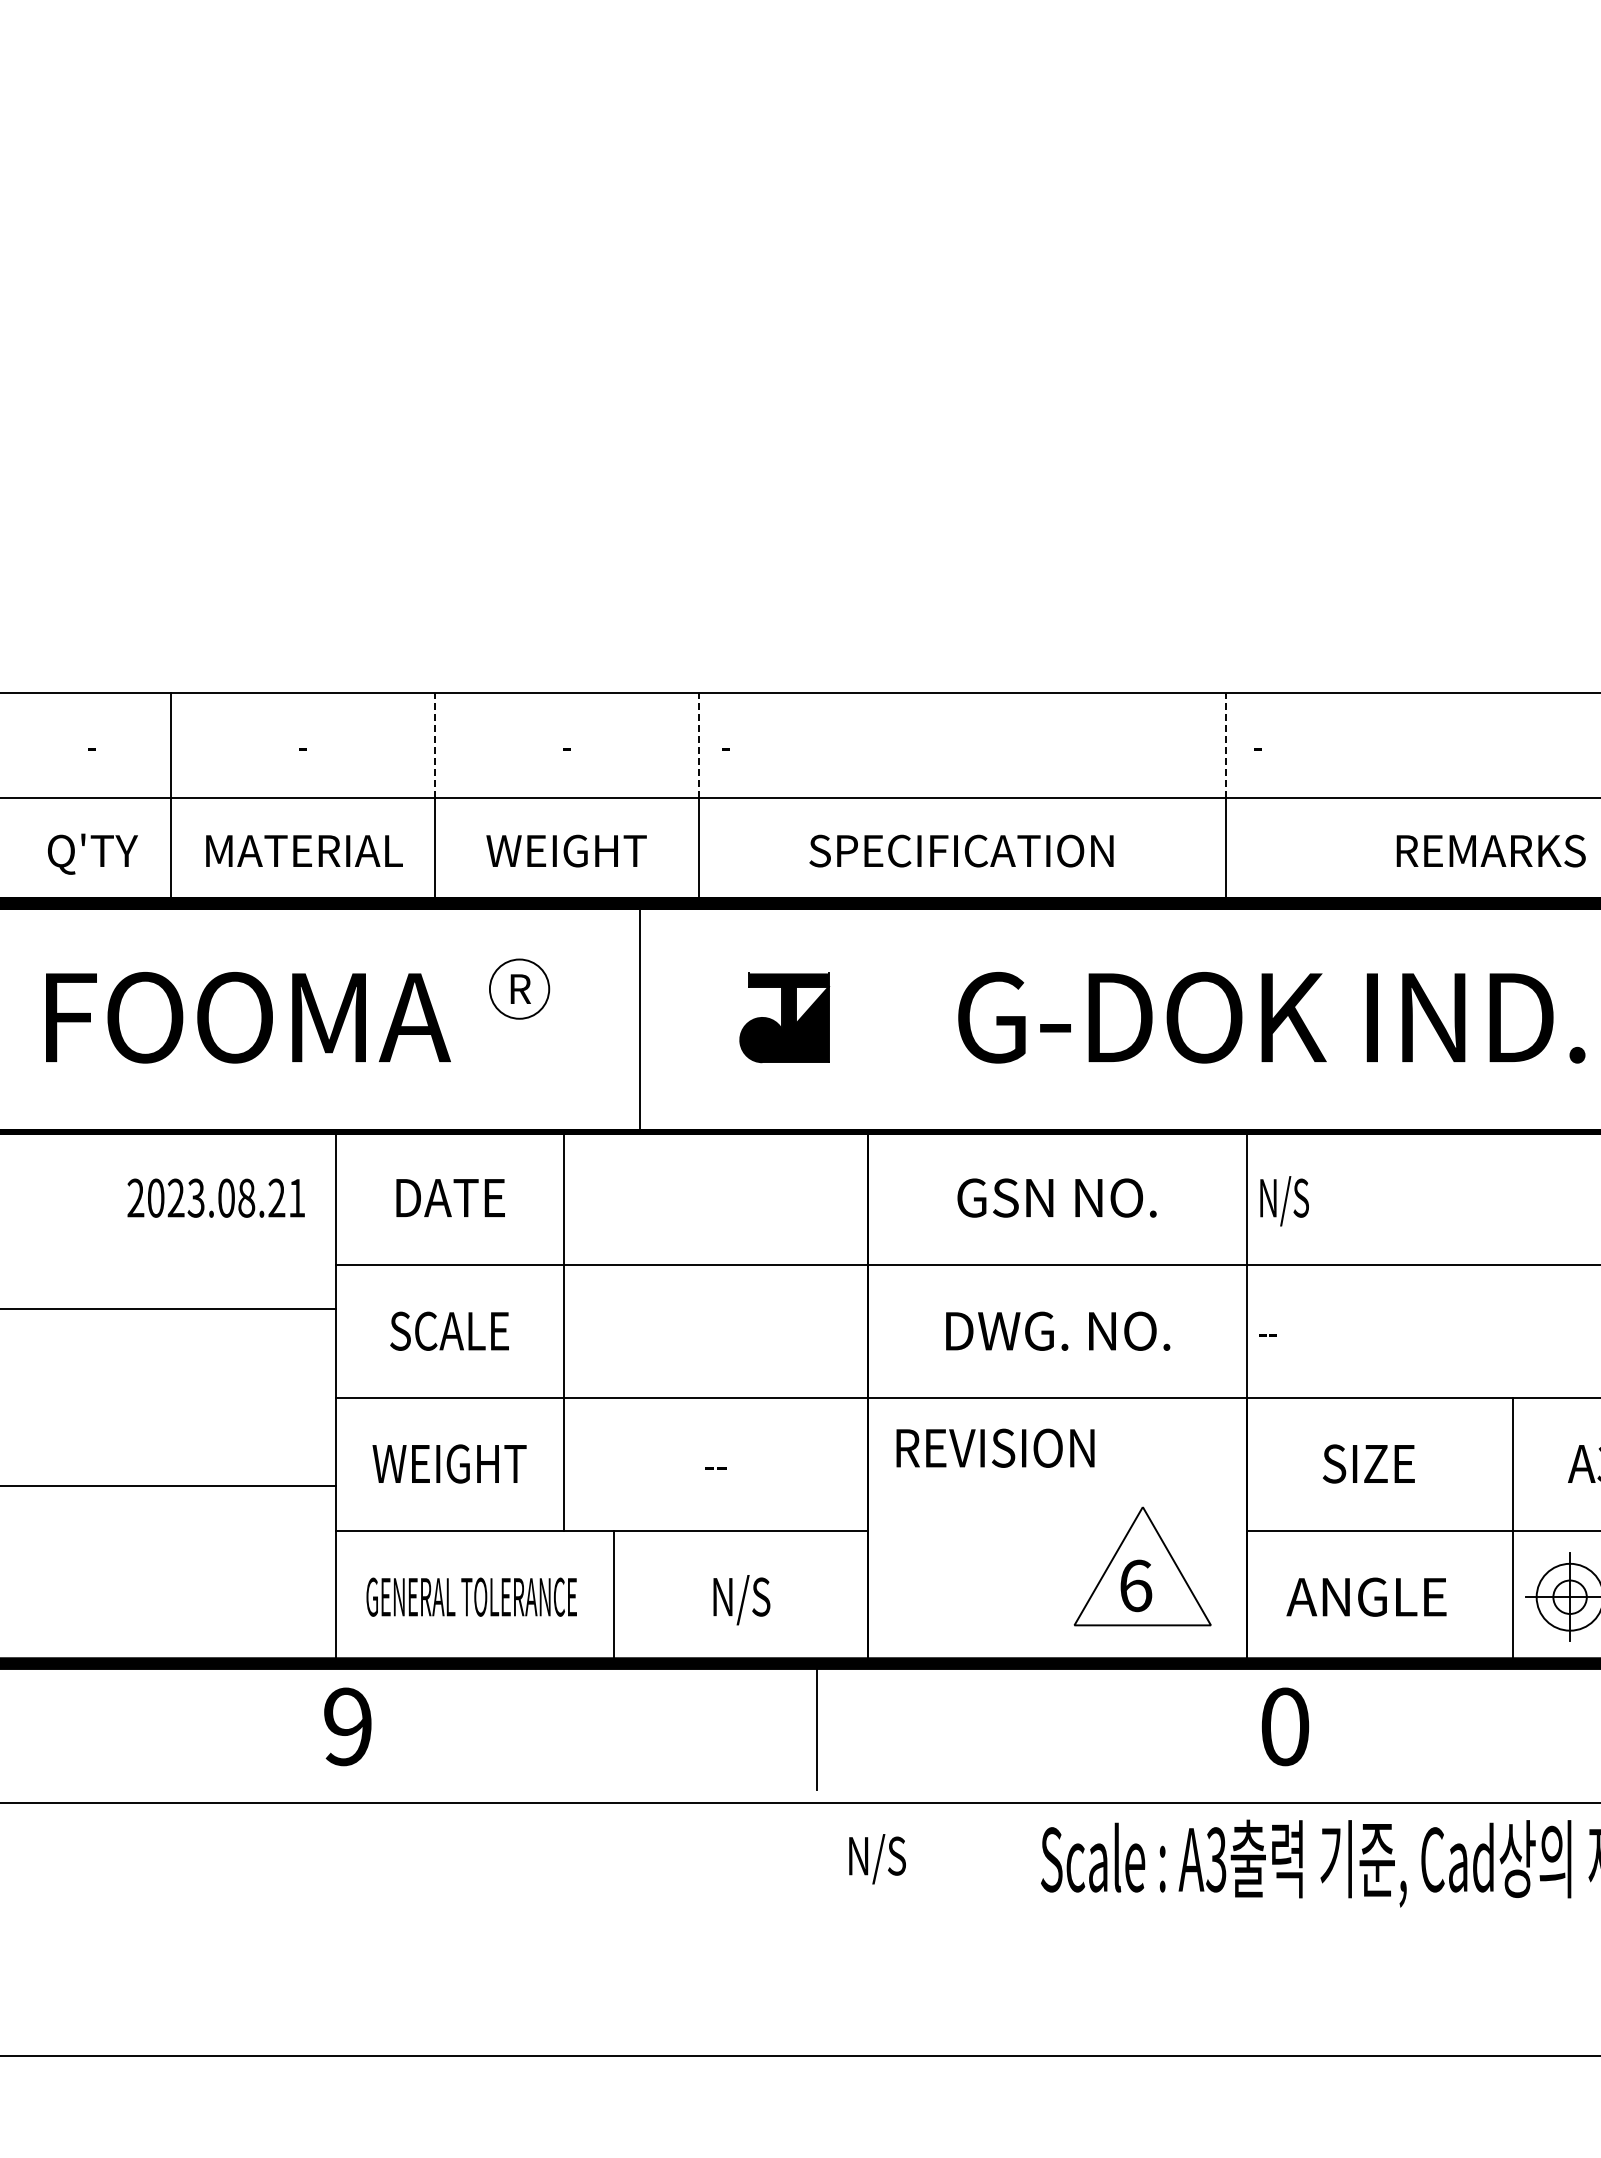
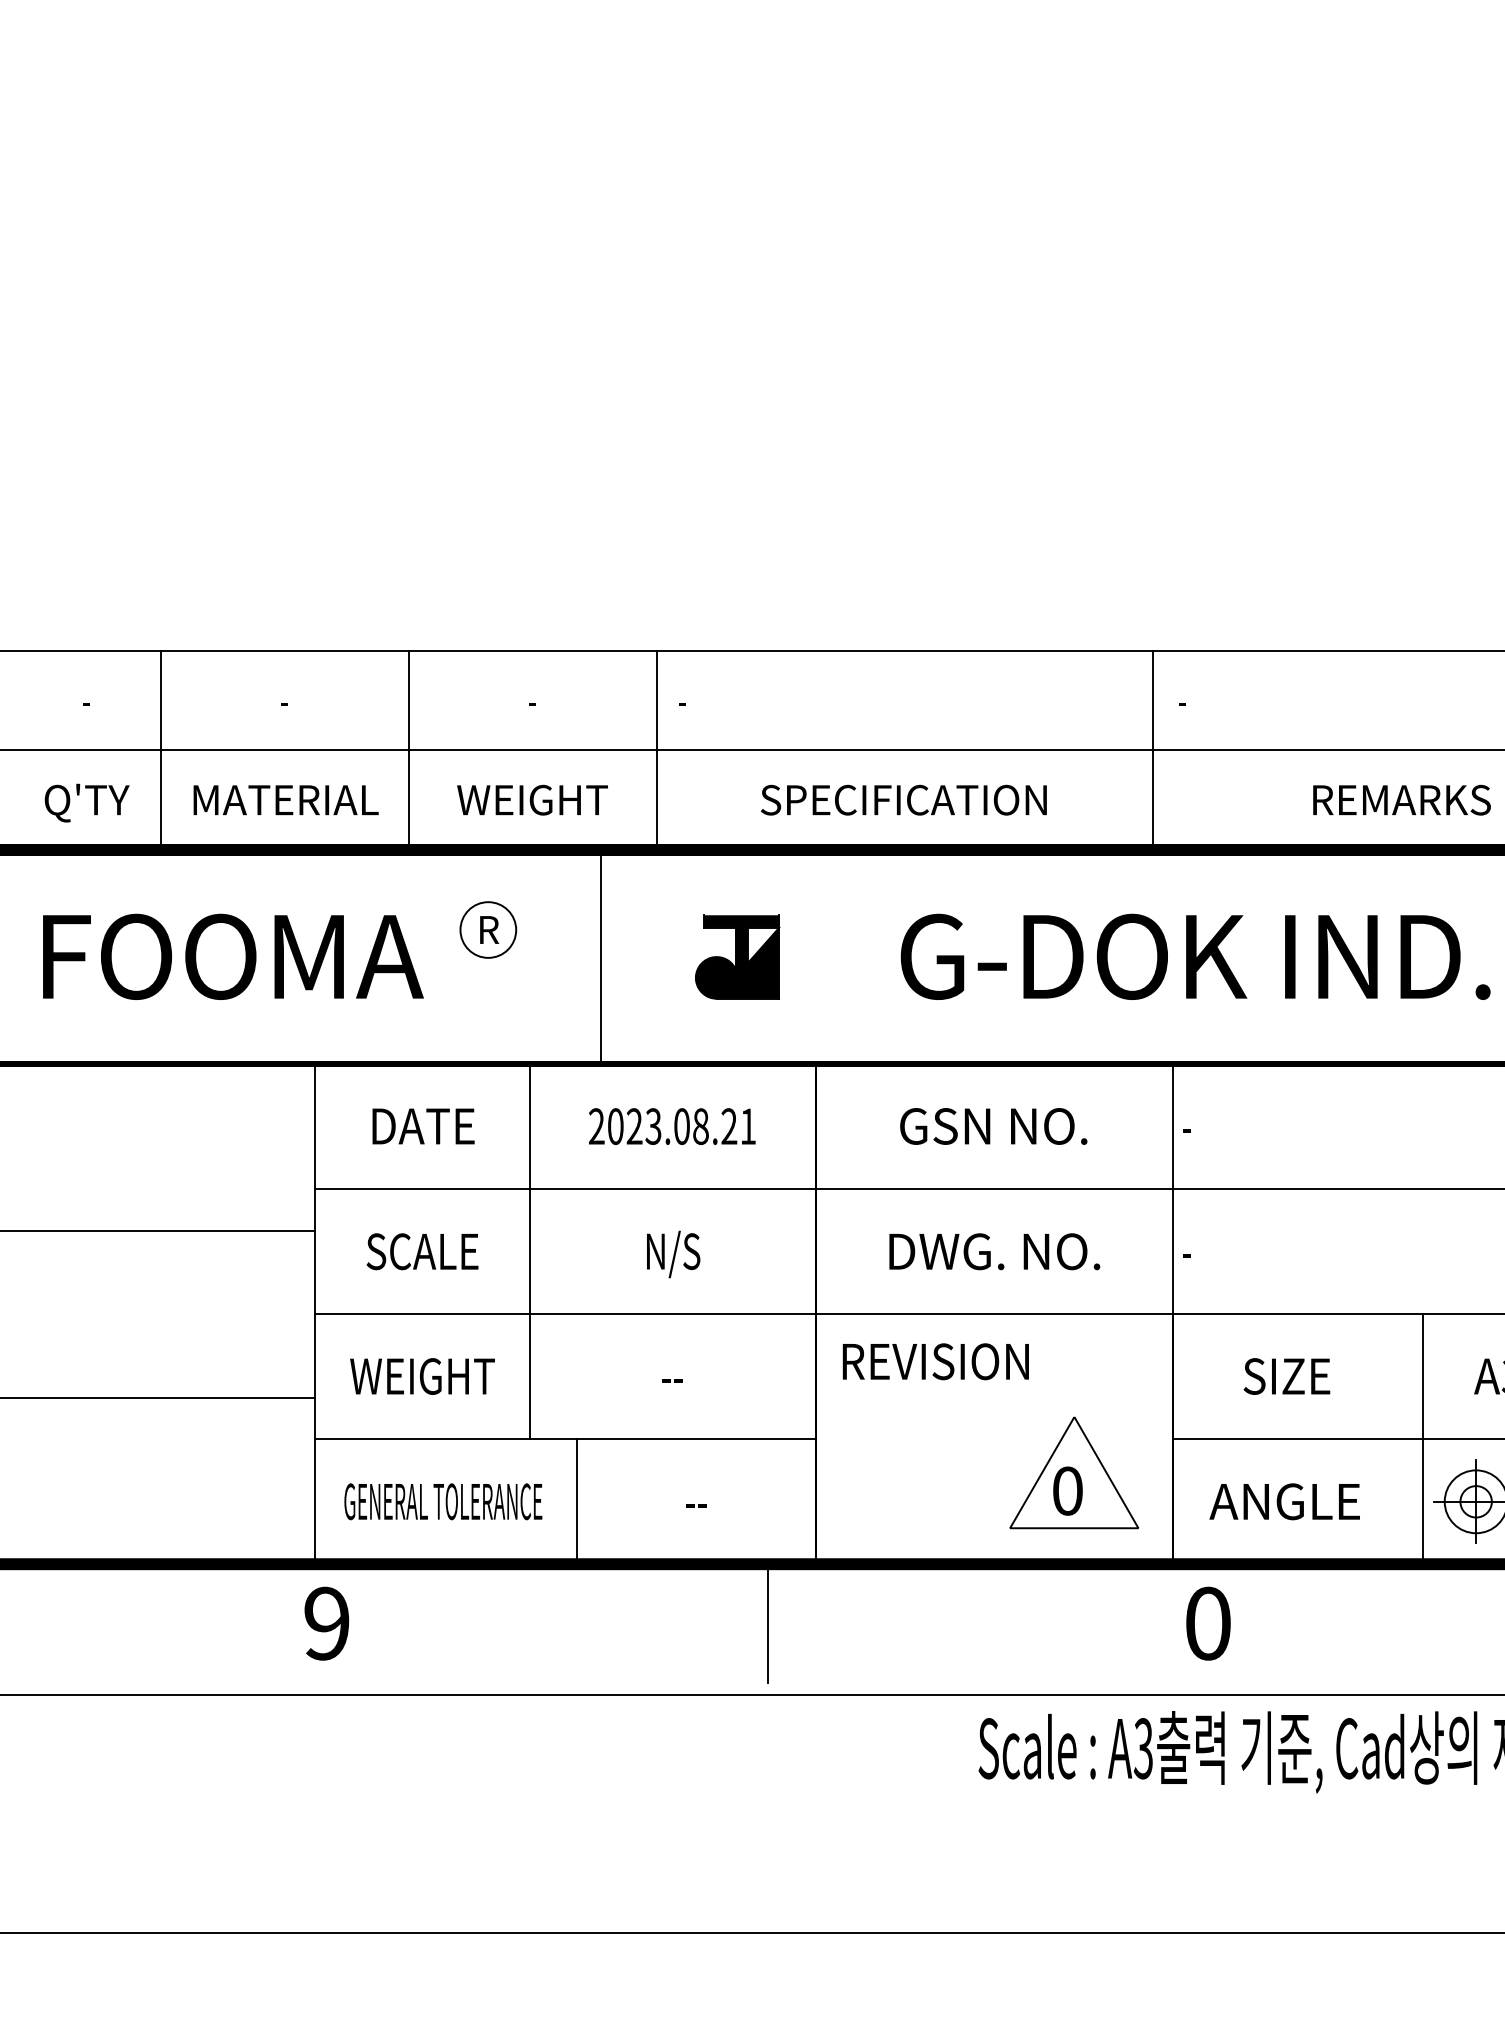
line: (434, 745) -> (408, 700), dashed -> solid
line: (698, 745) -> (656, 700), dashed -> solid
line: (1226, 745) -> (1153, 700), dashed -> solid
text: (215, 1197) -> (671, 1125), moved
text: (1283, 1201) -> (1206, 1129), N/S -> -
text: (1272, 1335) -> (1196, 1255), -- -> -
text: (1136, 1585) -> (1068, 1490), 6 -> 0
text: (741, 1600) -> (697, 1504), N/S -> --
text: (877, 1859) -> (673, 1254), moved

